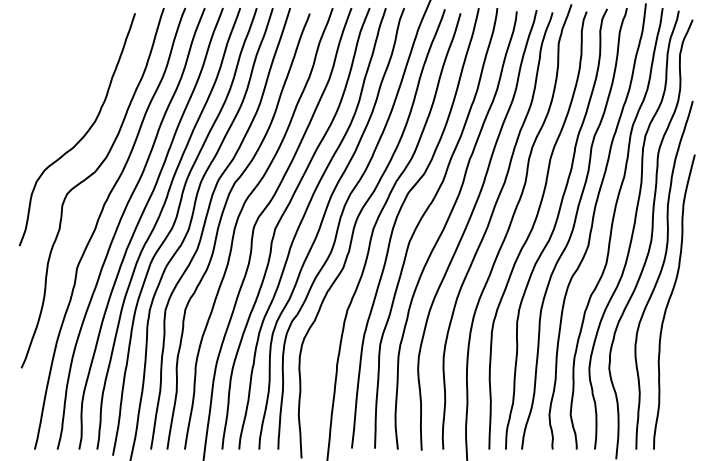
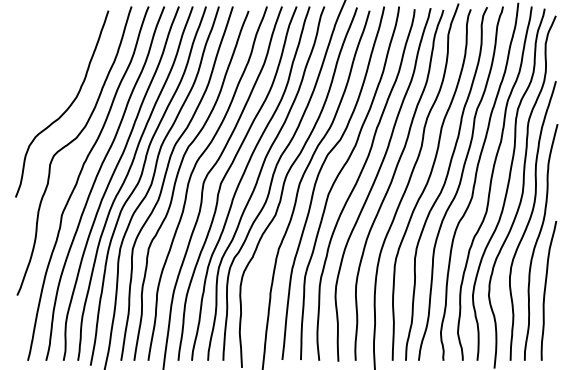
curve: (679, 362) -> (545, 290), added

